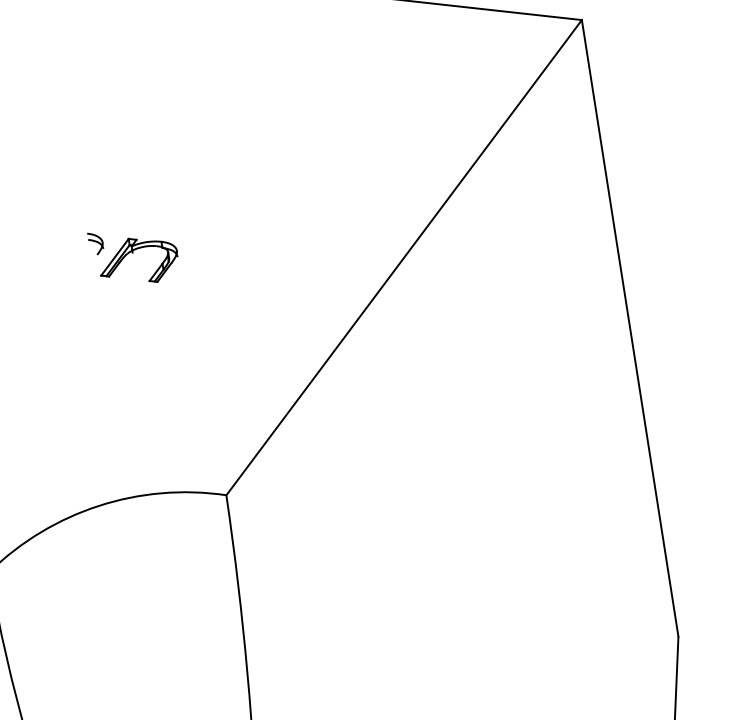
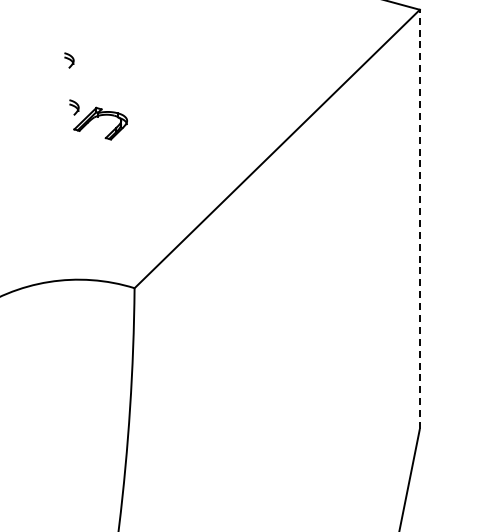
part: (78, 175) -> (69, 60), added
line: (629, 328) -> (419, 219), solid -> dashed

